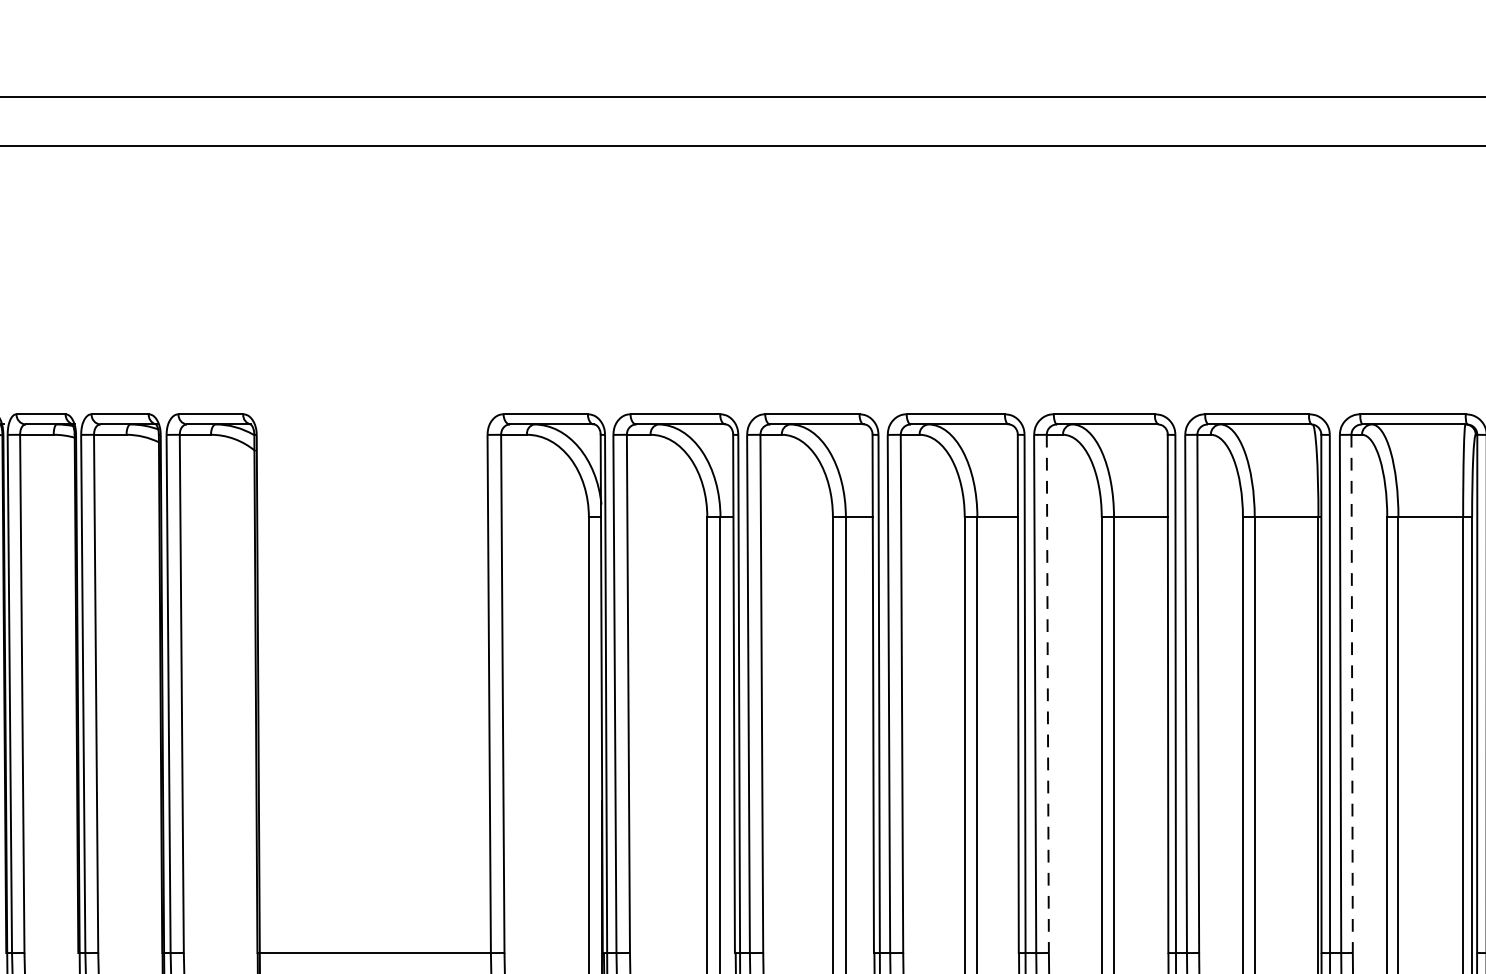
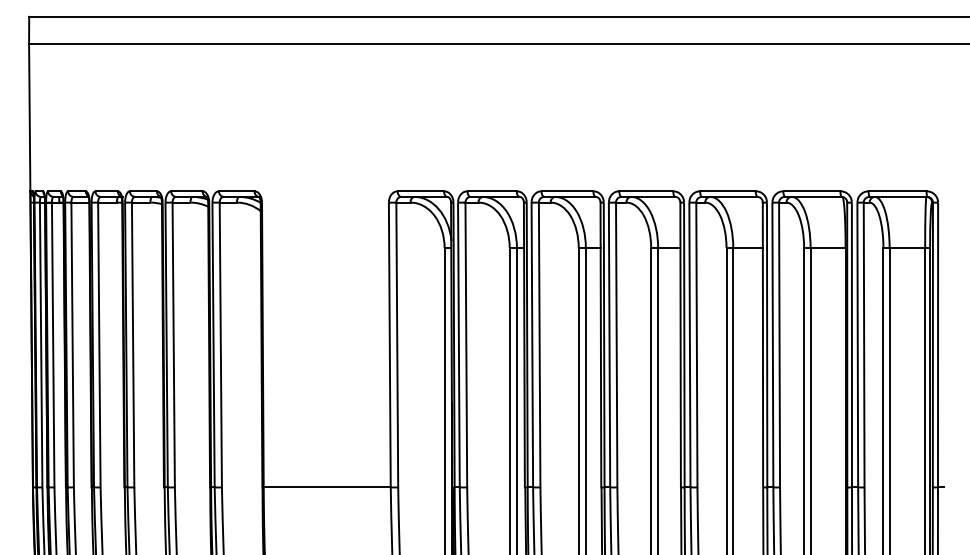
line: (1047, 694) -> (696, 345), dashed -> solid
line: (1352, 694) -> (864, 345), dashed -> solid

